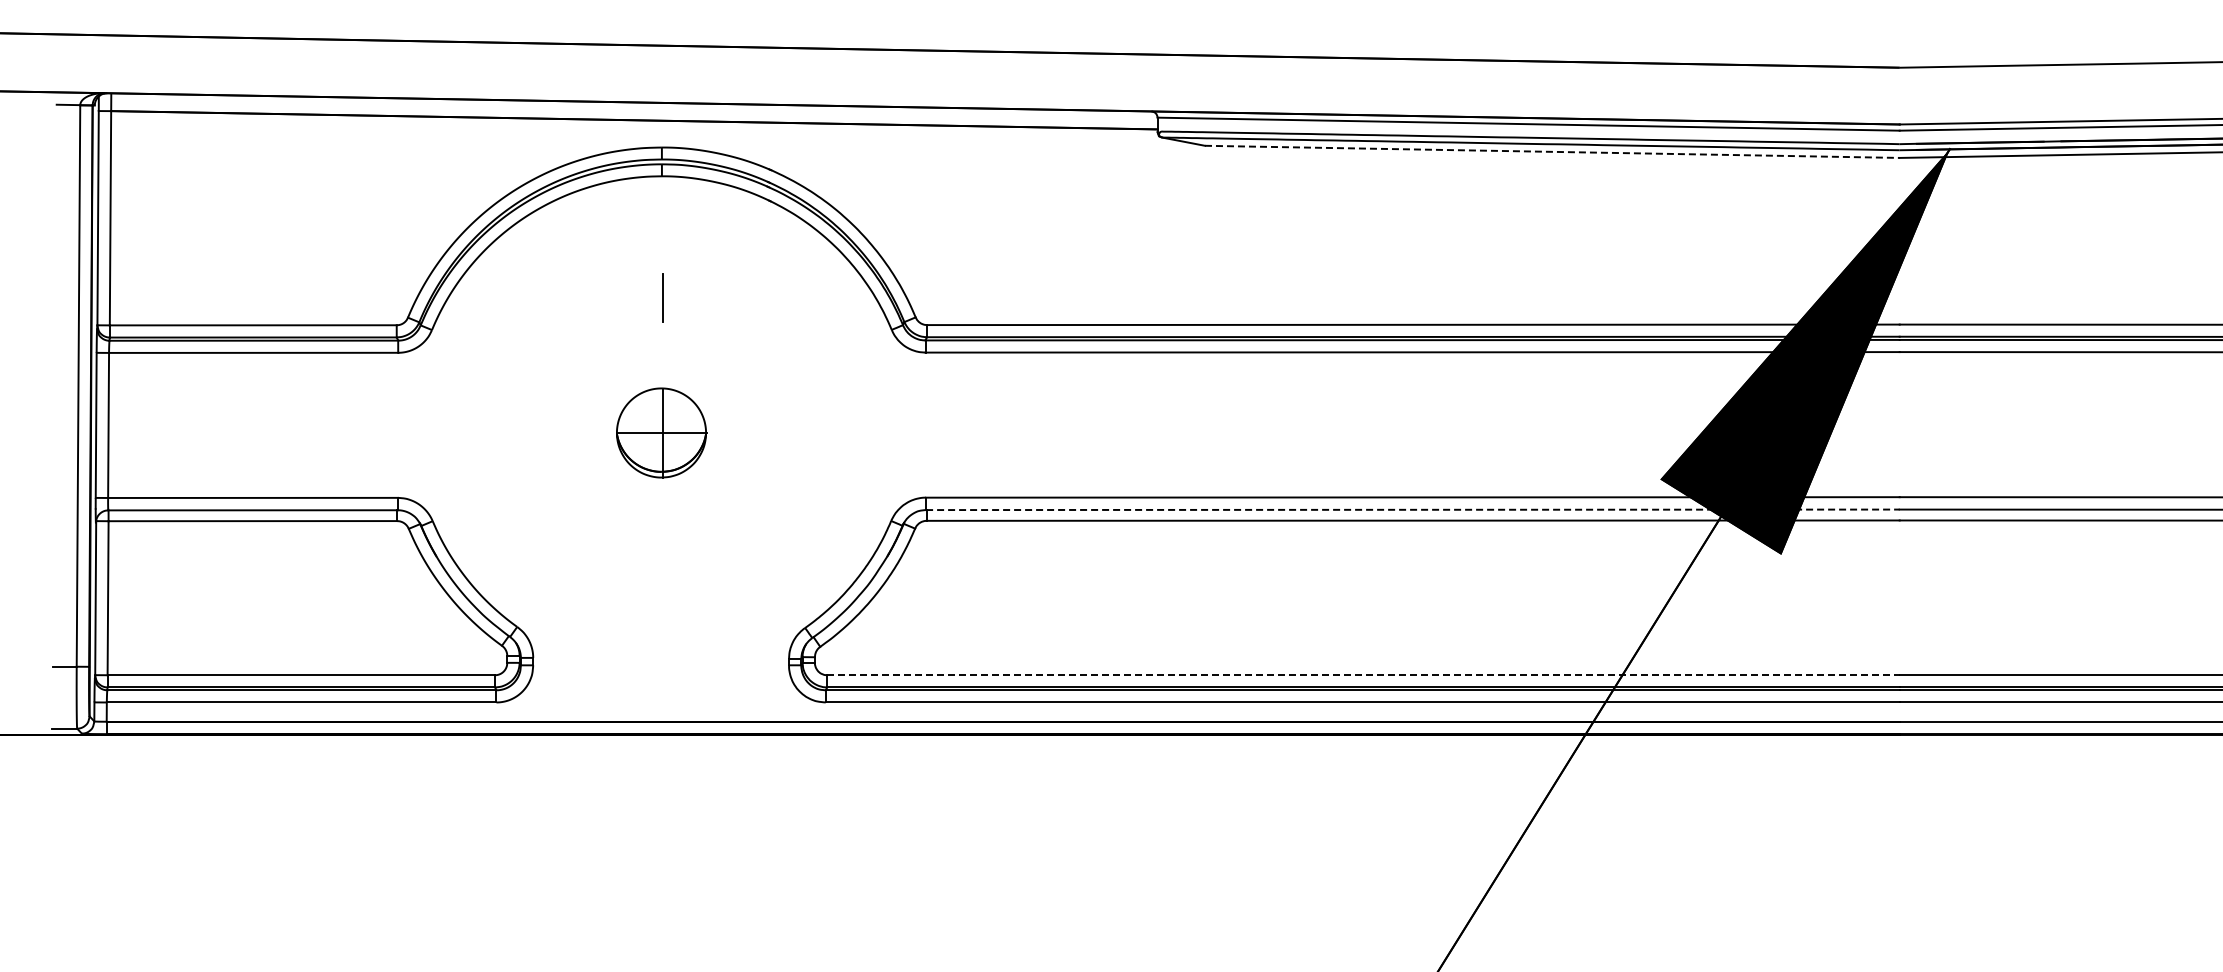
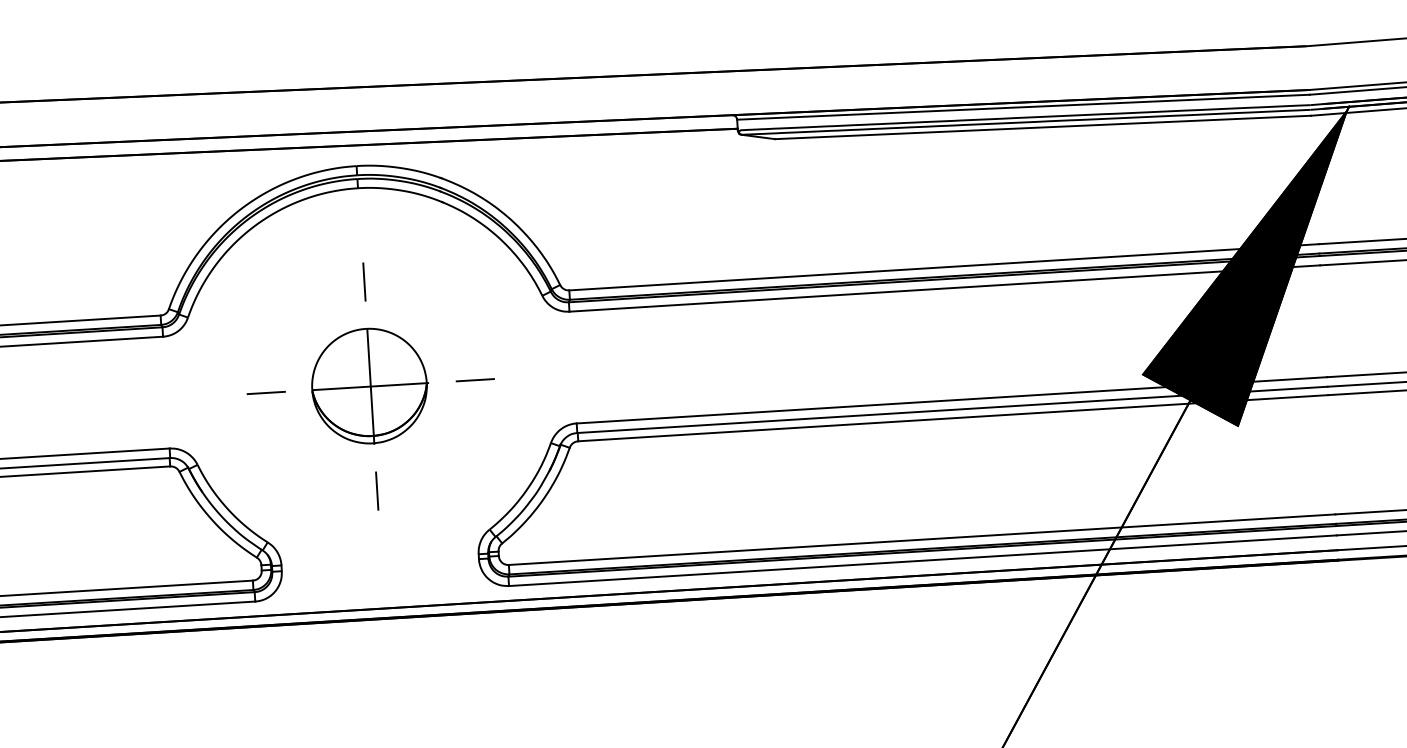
line: (1552, 151) -> (1043, 127), dashed -> solid
part: (661, 432) -> (369, 385), size x1.67
line: (527, 433) -> (266, 392), added
line: (798, 433) -> (475, 380), added
line: (1412, 509) -> (952, 409), dashed -> solid
line: (662, 569) -> (376, 491), added
line: (1363, 675) -> (922, 539), dashed -> solid

